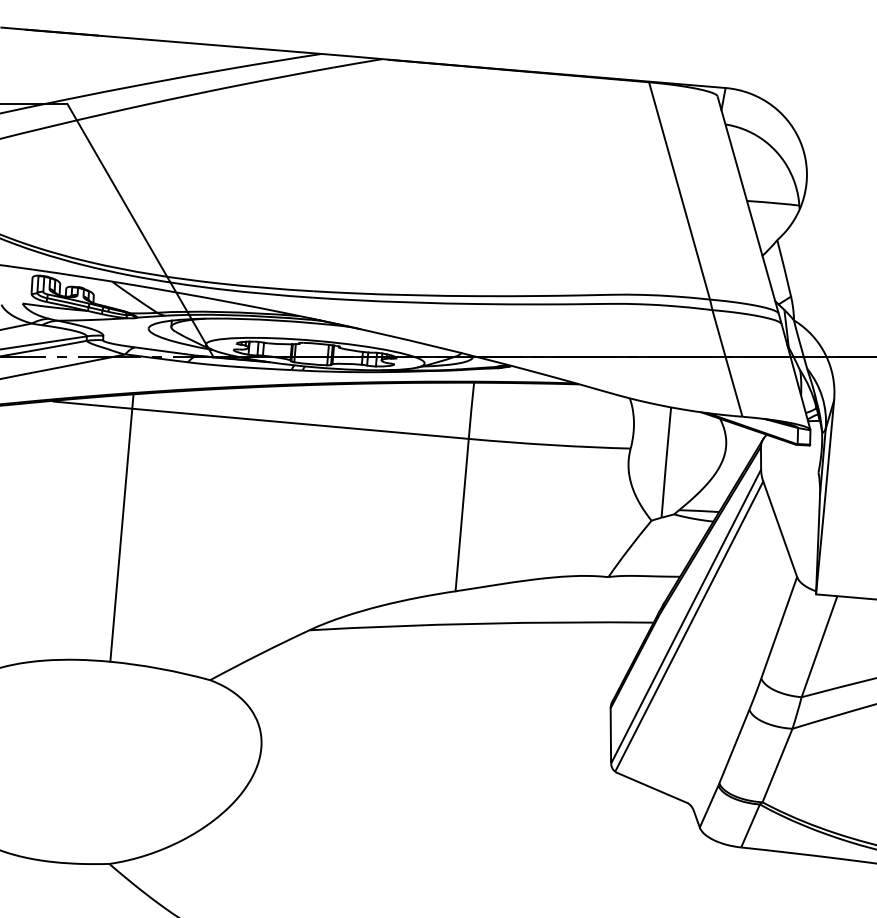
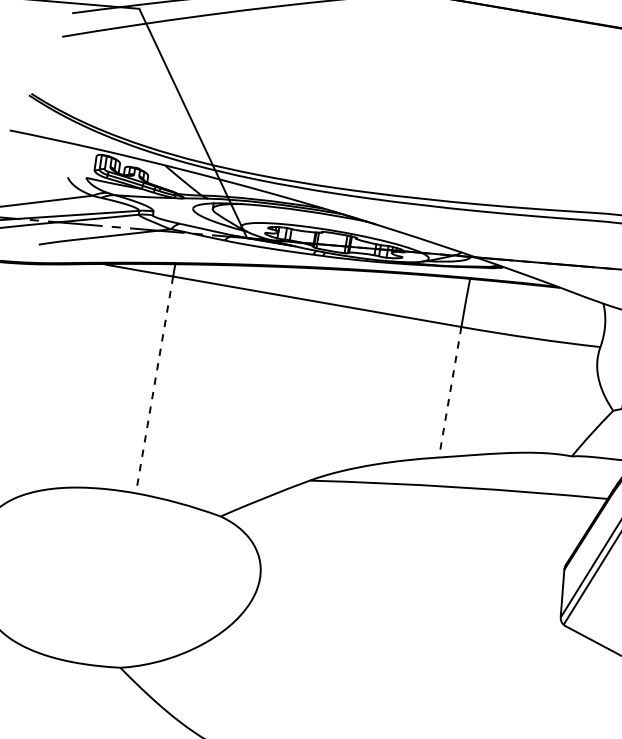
line: (462, 515) -> (450, 392), solid -> dashed
line: (121, 535) -> (154, 385), solid -> dashed

